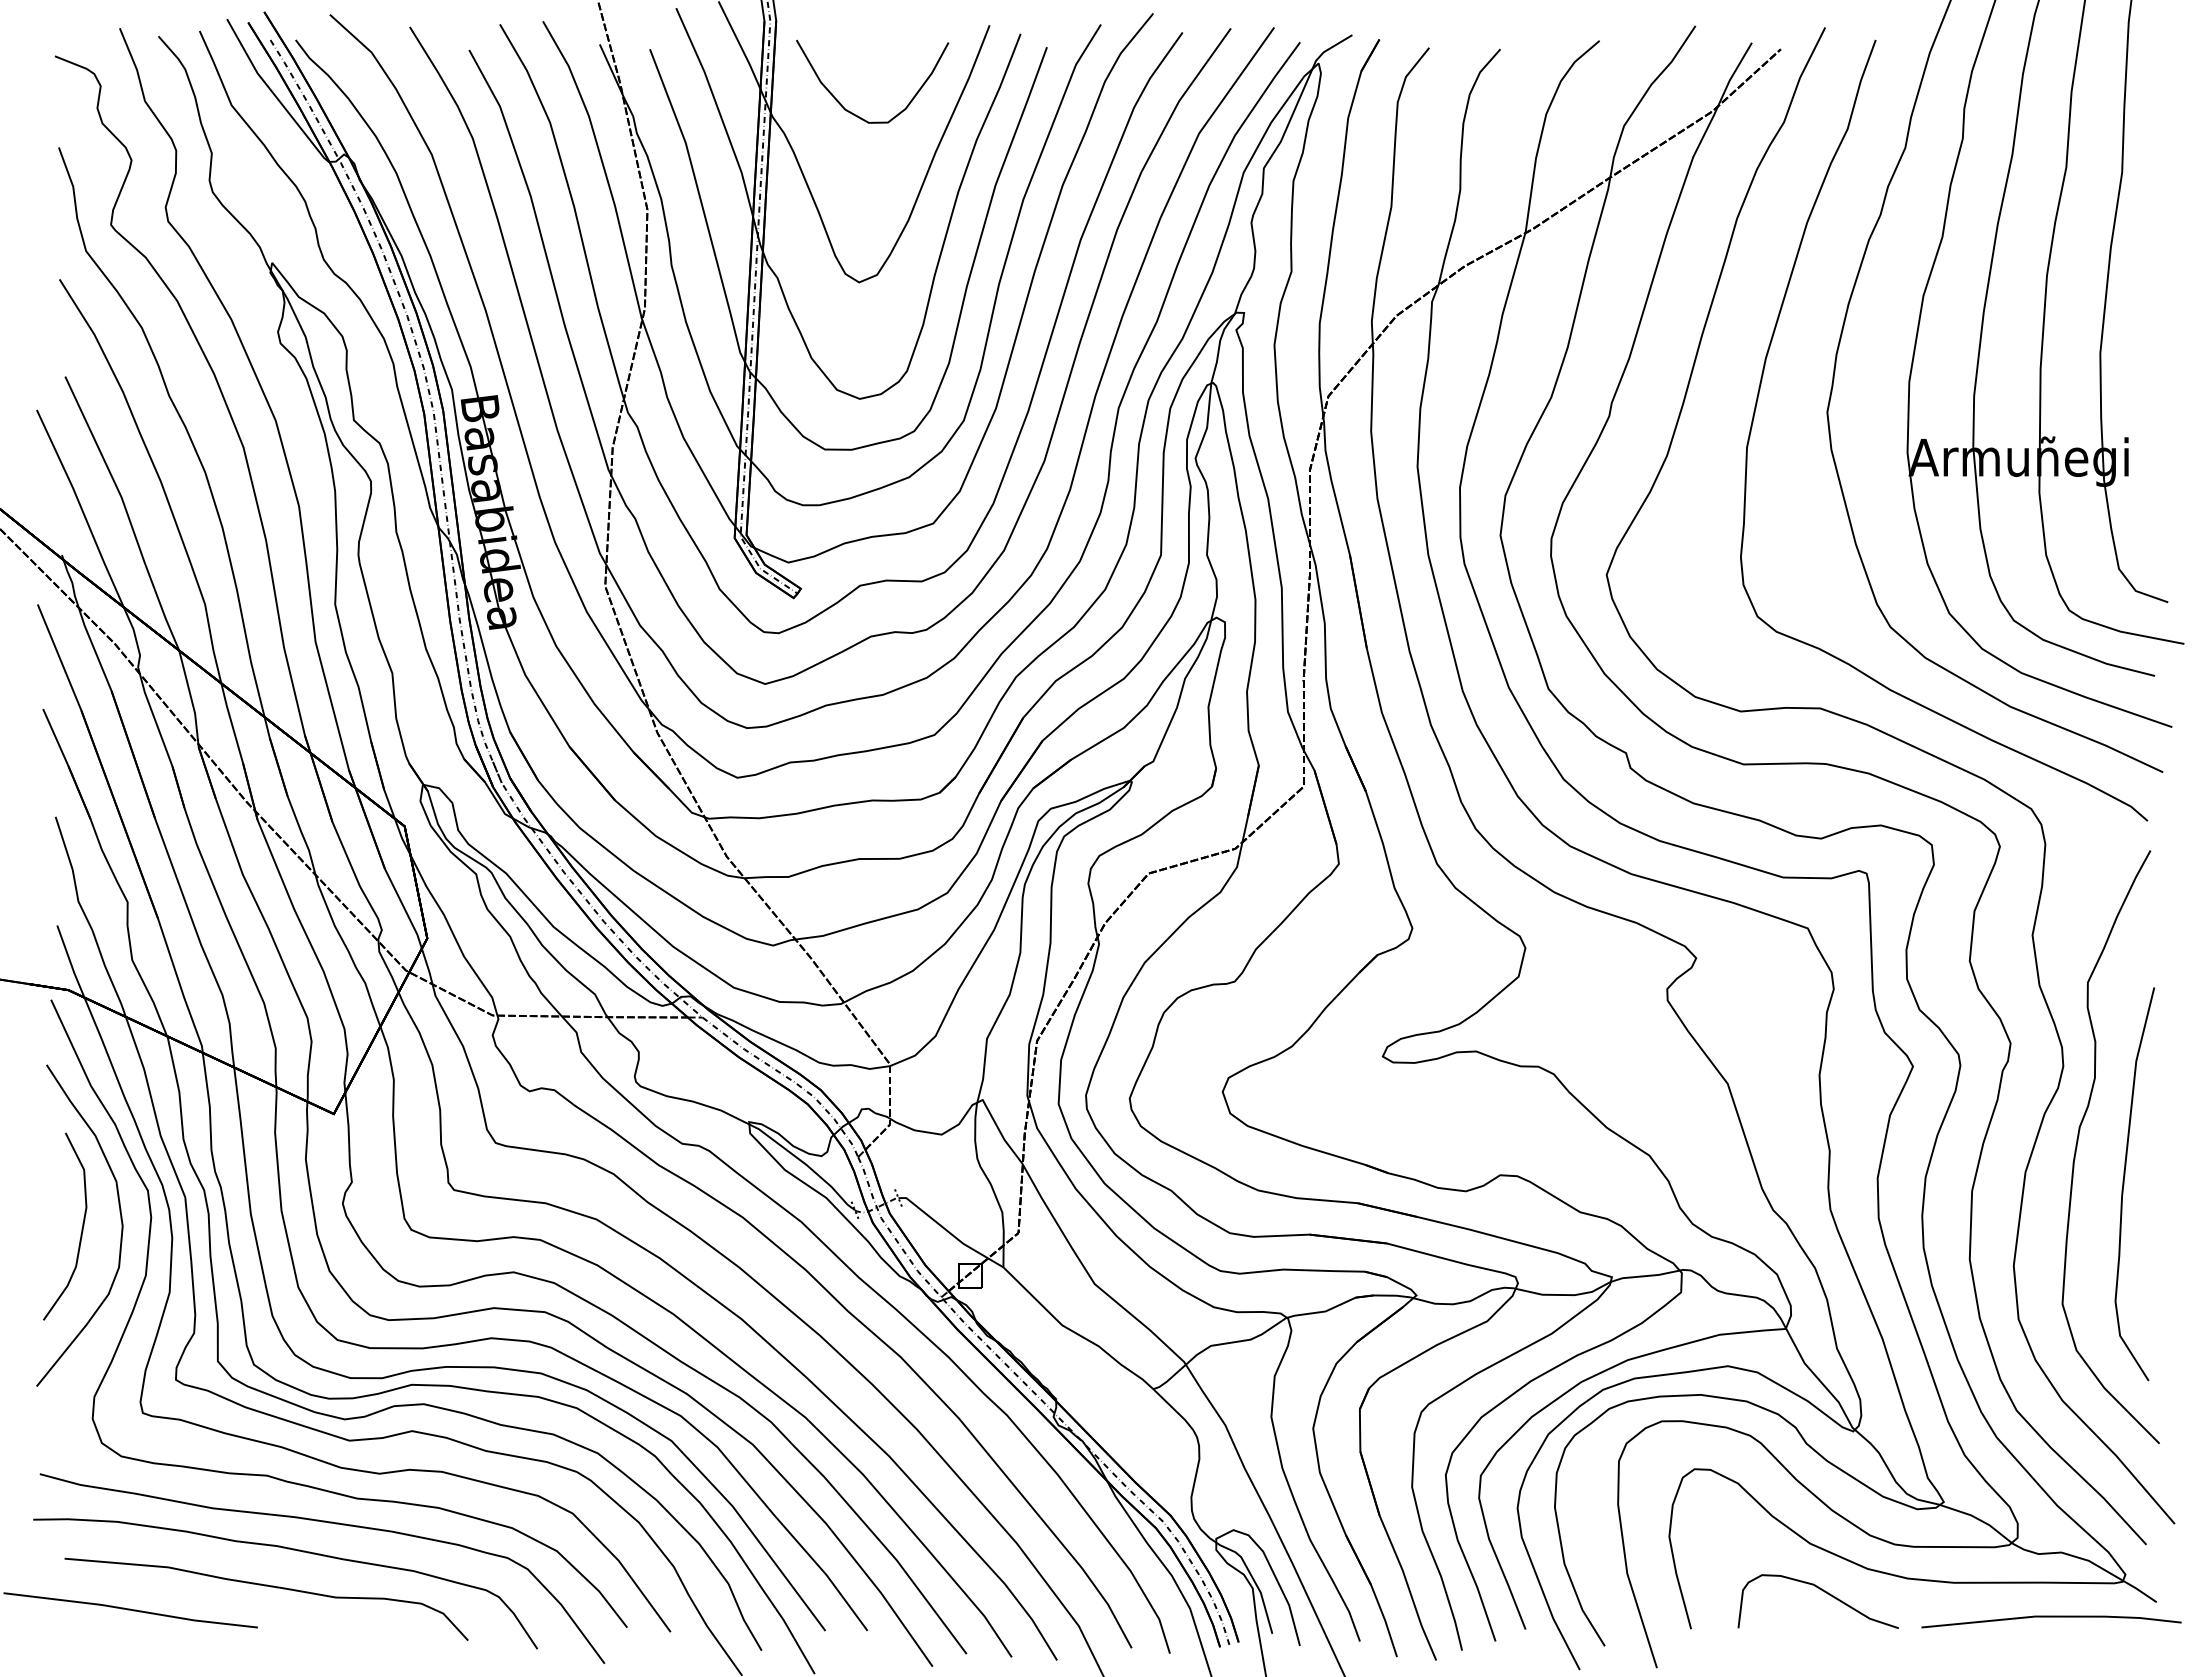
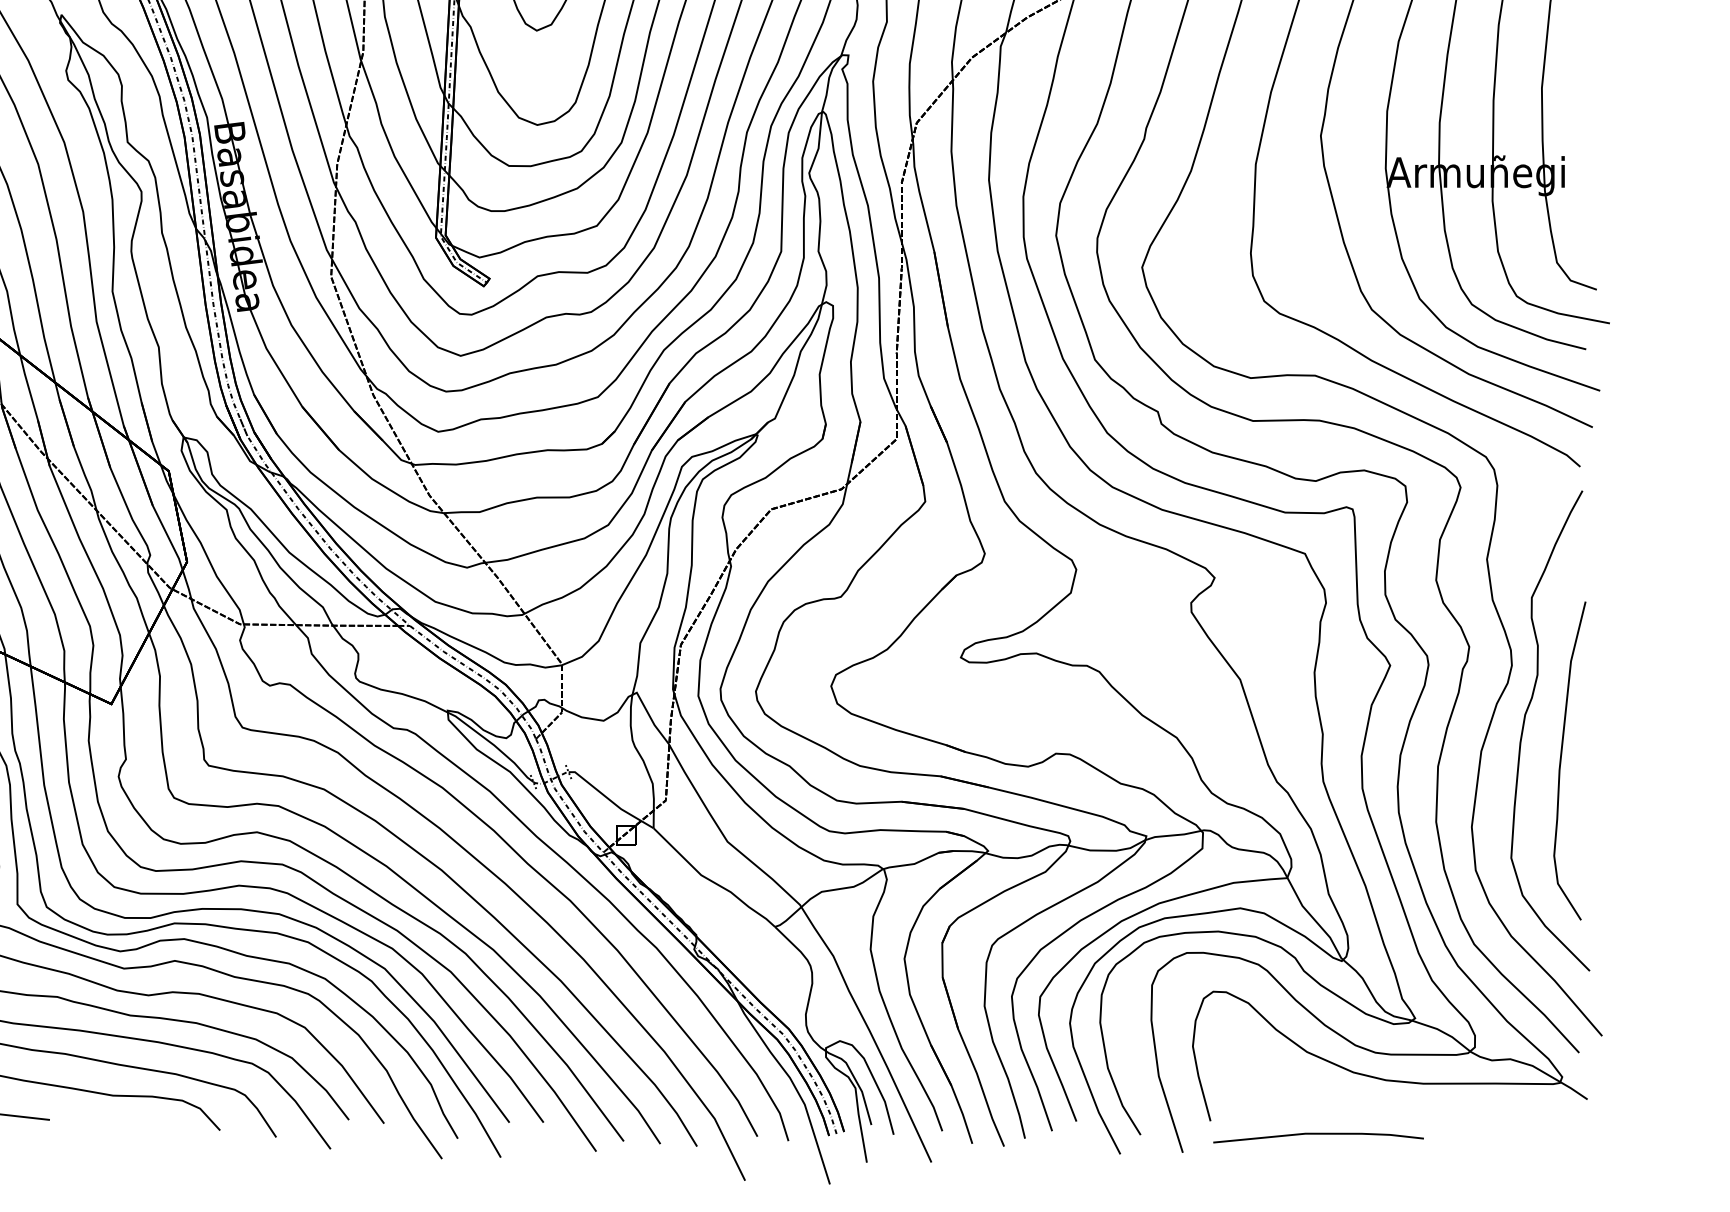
curve: (1822, 1591) -> (1316, 1090), removed
line: (2051, 1617) -> (1318, 1134), moved

